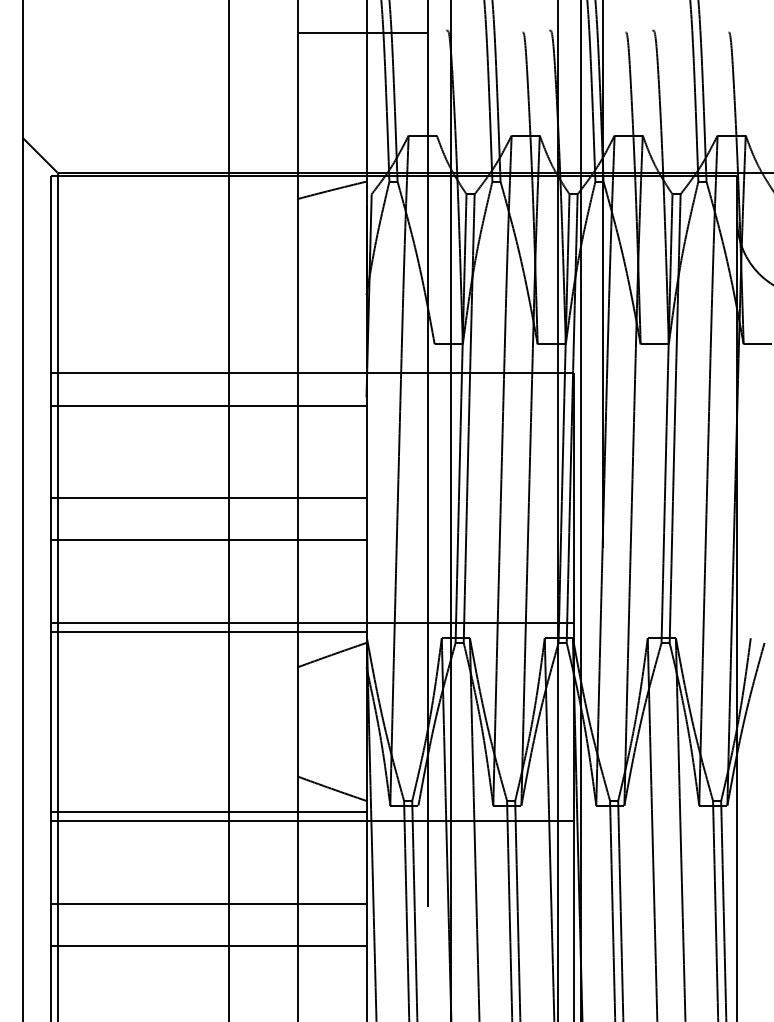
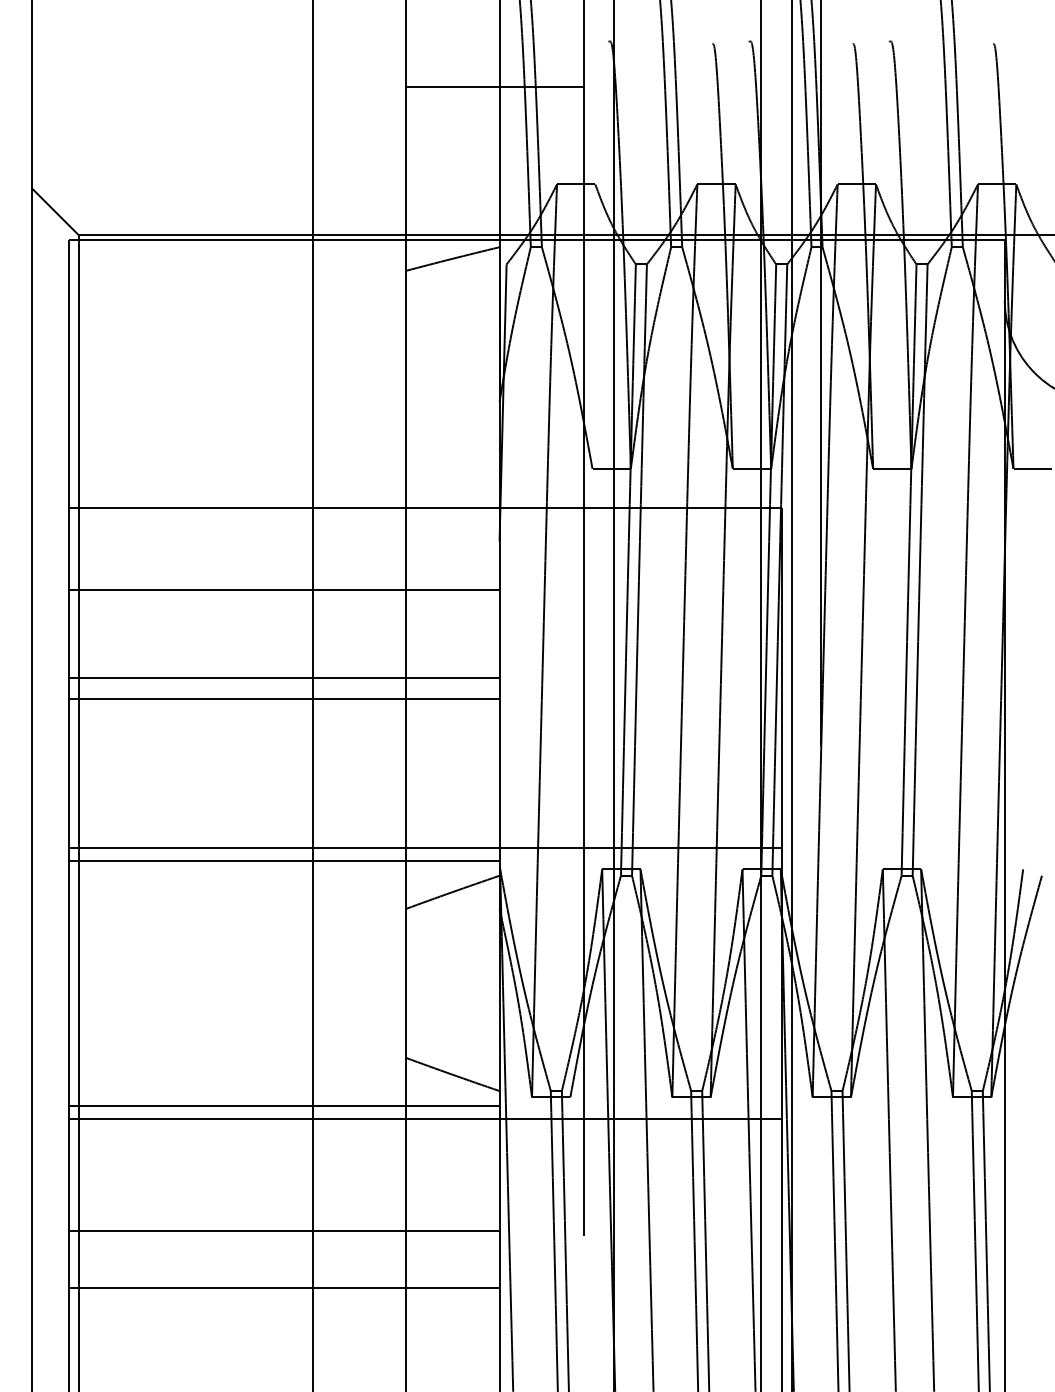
line: (362, 32) -> (494, 86), moved
line: (208, 405) -> (284, 589), moved
line: (208, 539) -> (284, 699), moved

